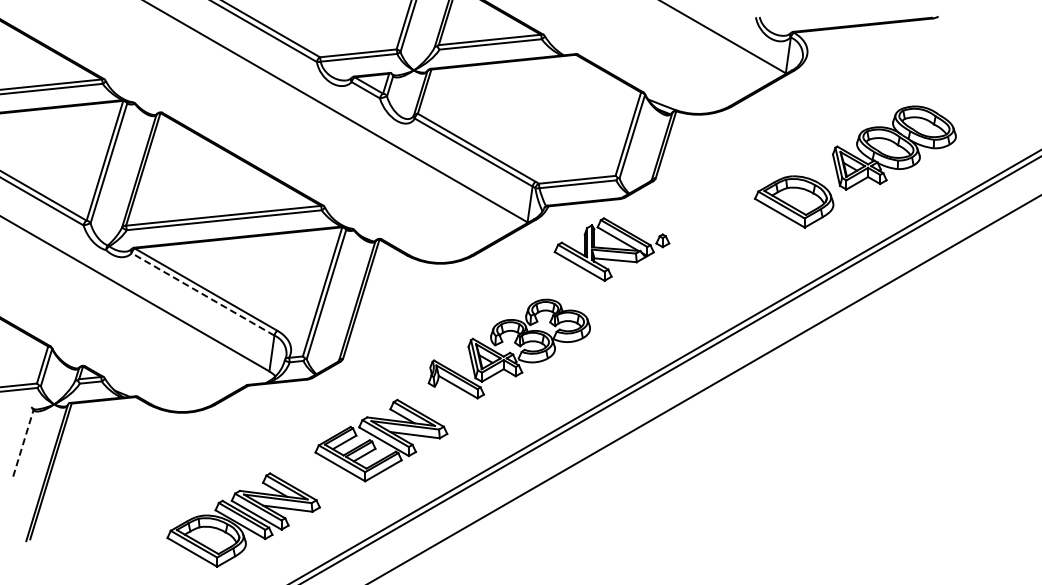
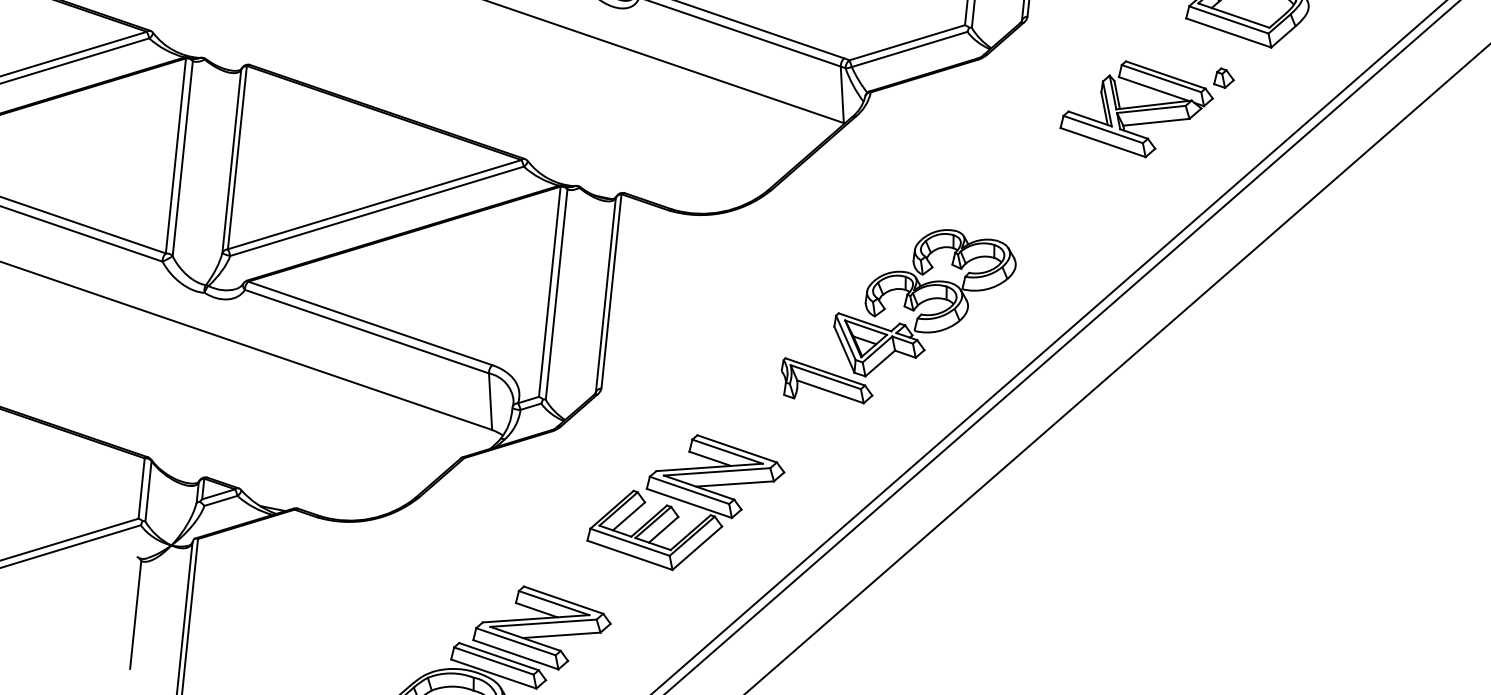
part: (611, 249) -> (1146, 106), moved
line: (202, 294) -> (366, 331), dashed -> solid
part: (508, 348) -> (896, 317), moved
line: (23, 443) -> (135, 614), dashed -> solid

